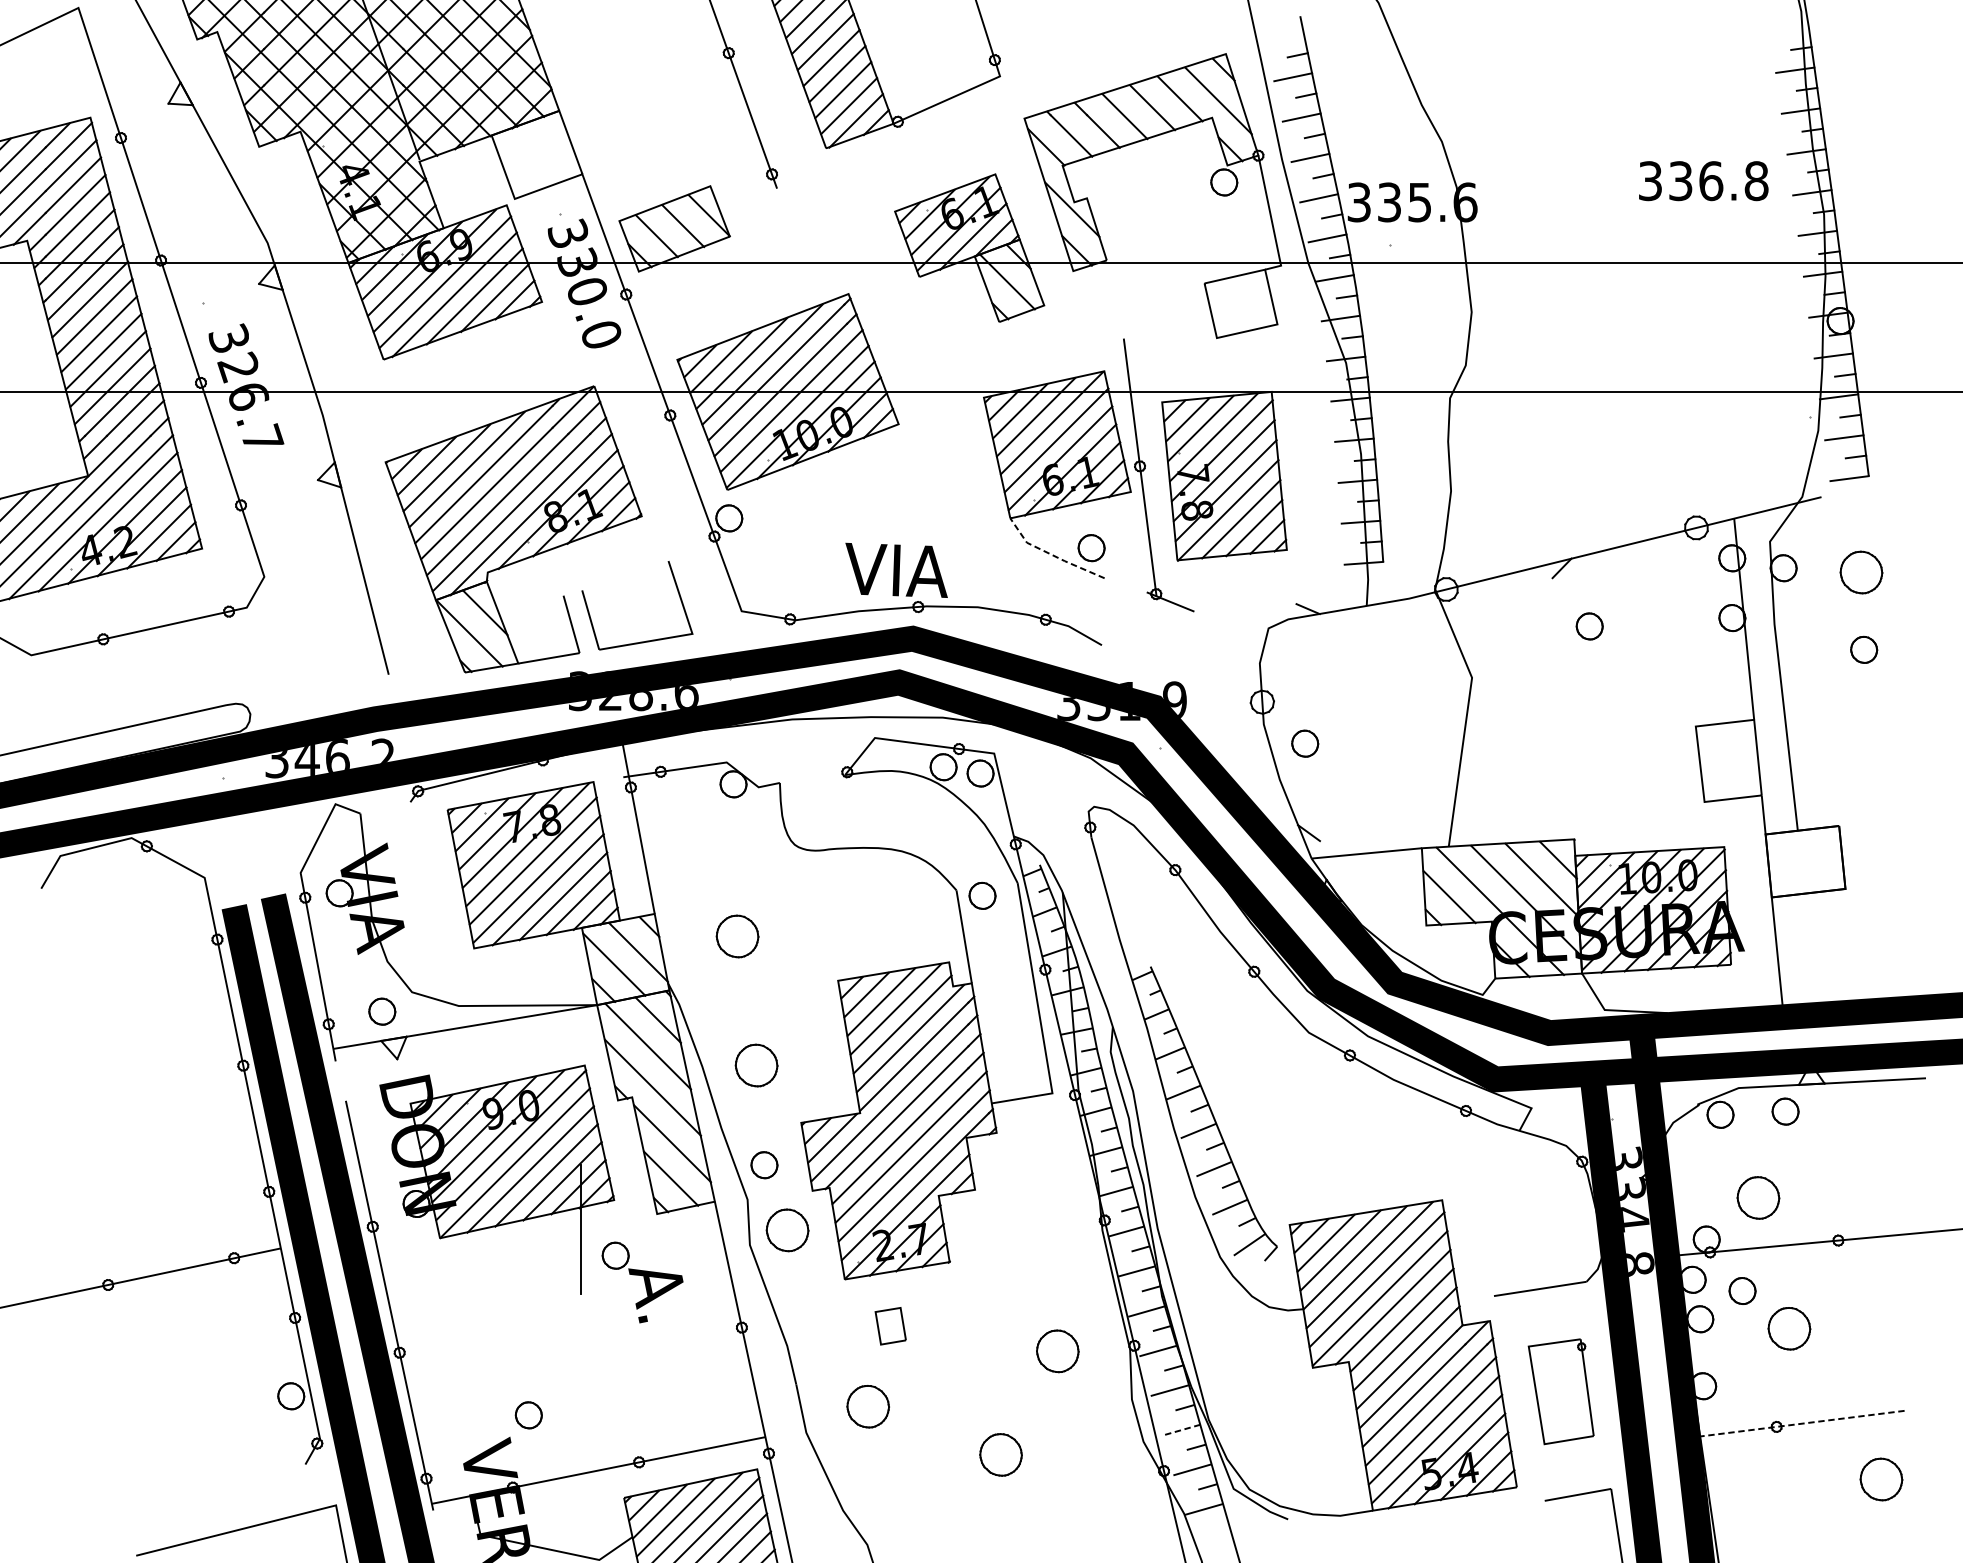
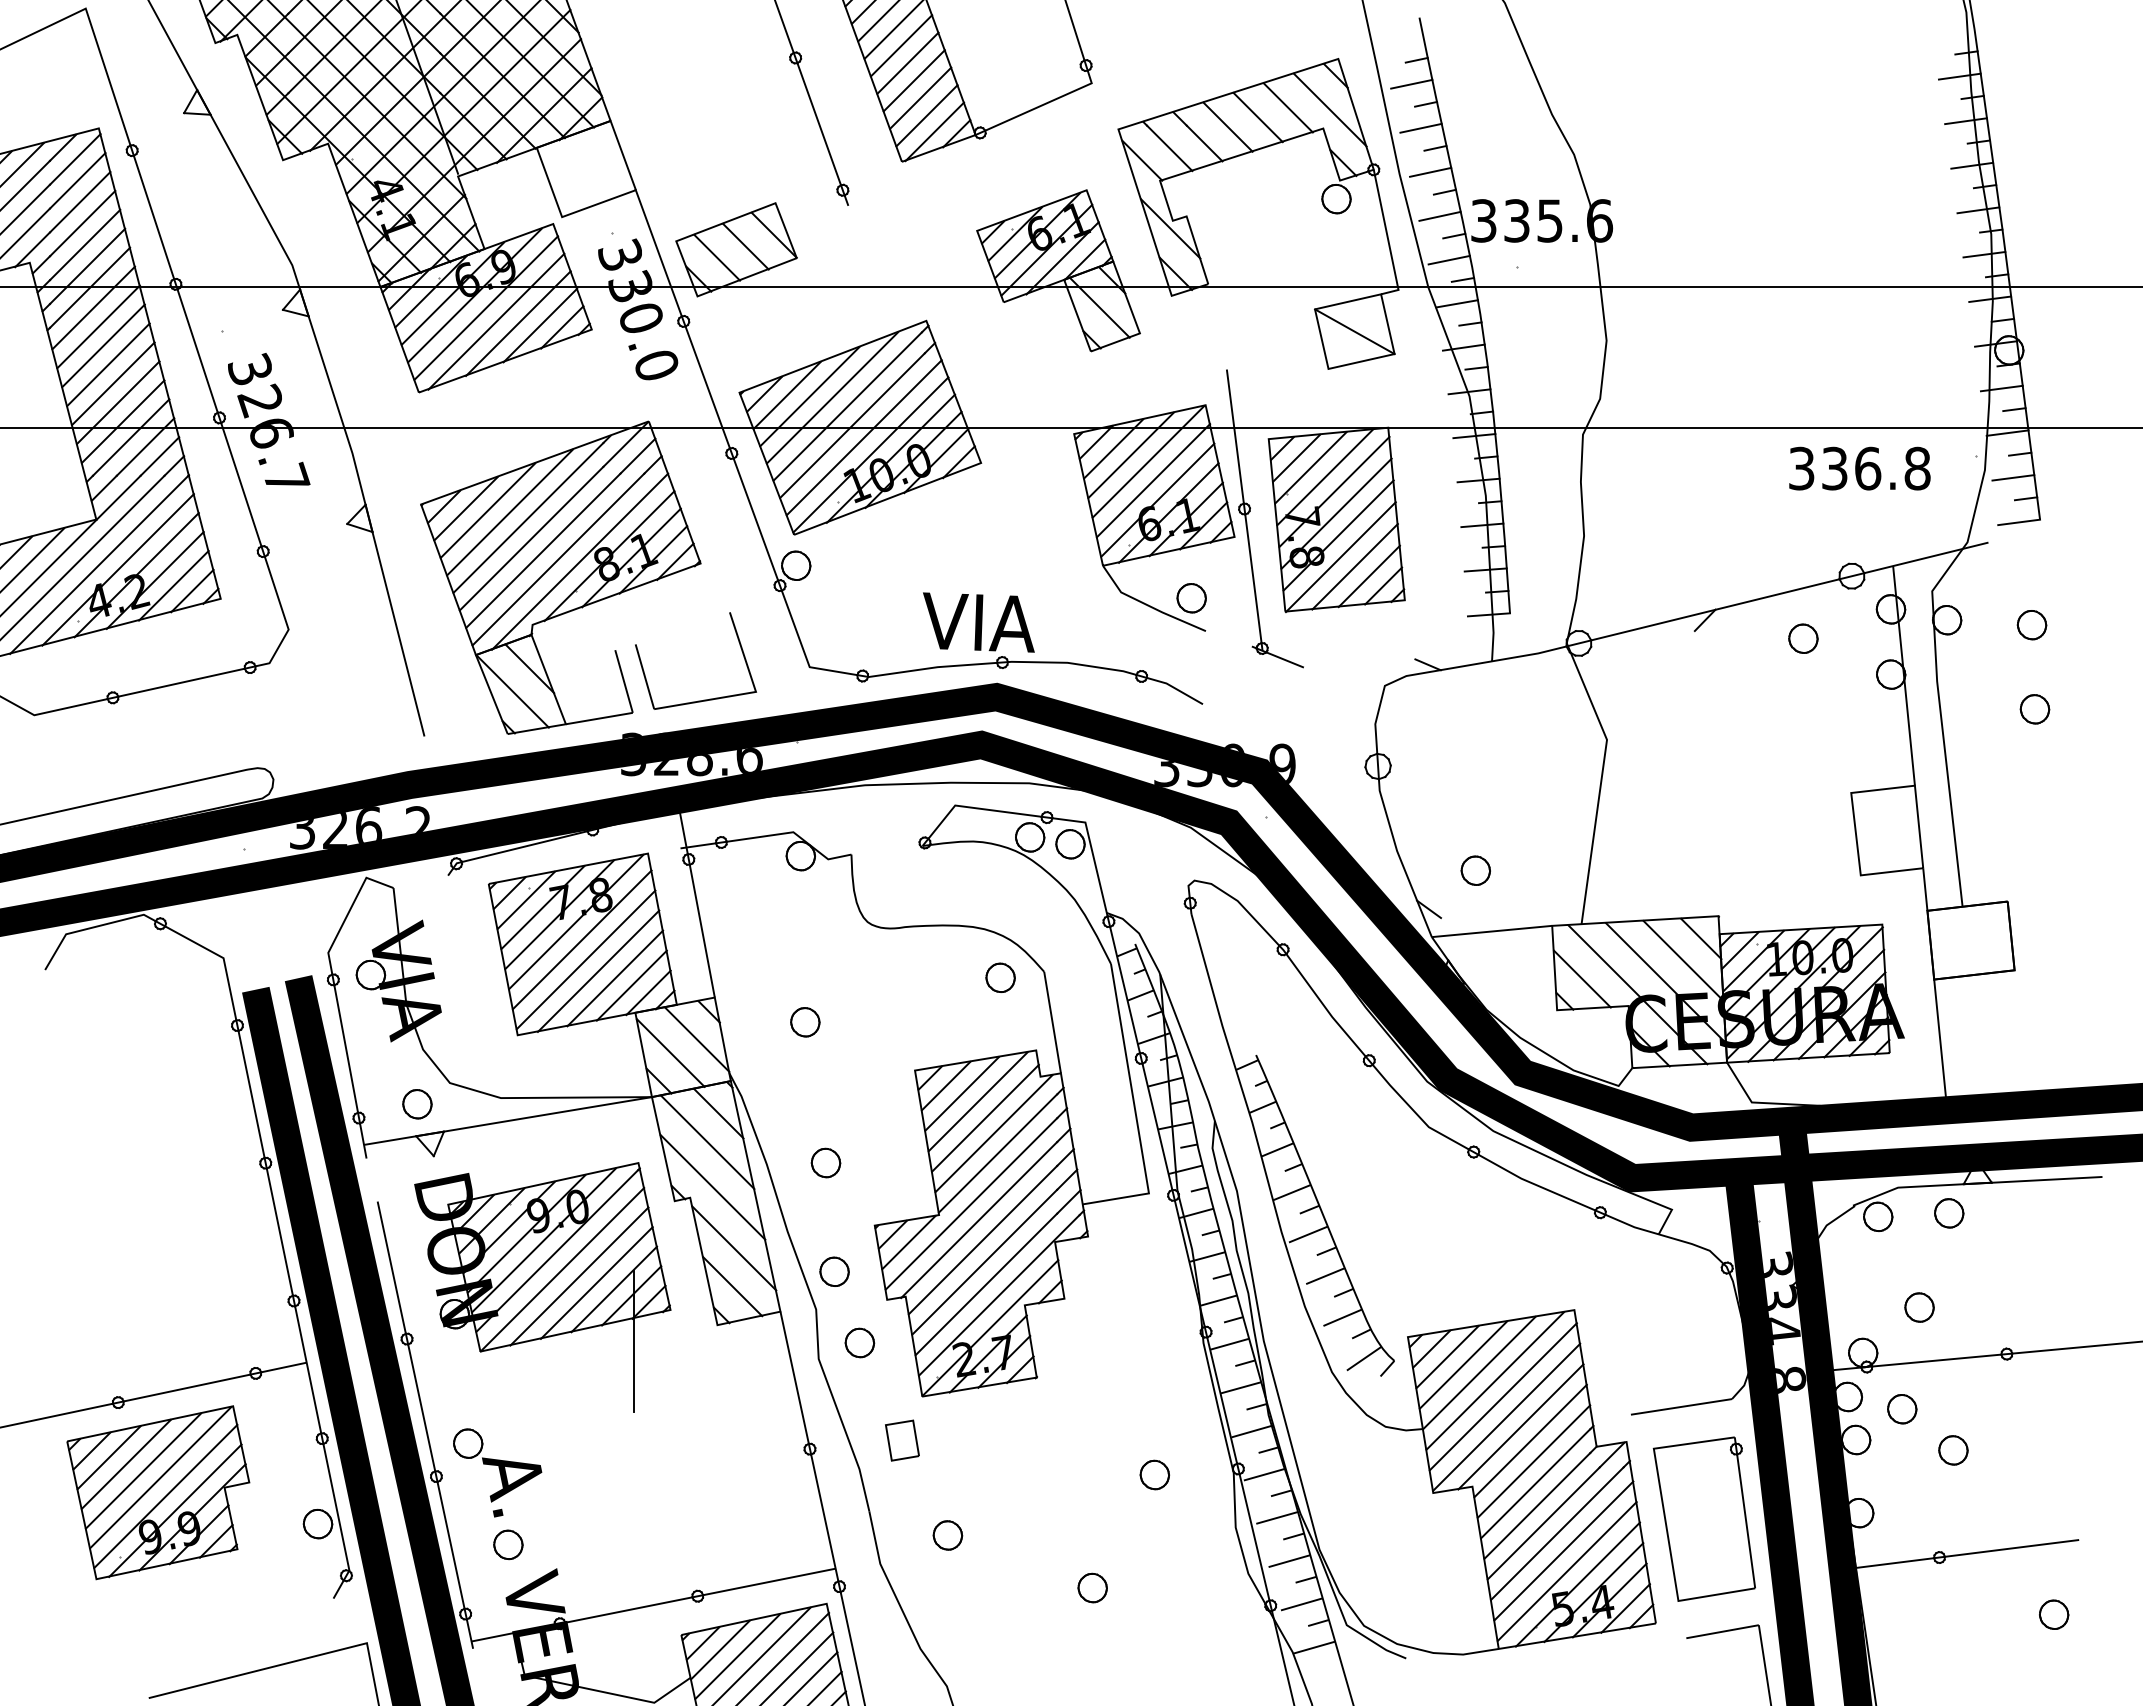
text: (1703, 180) -> (1859, 468), moved
line: (1240, 303) -> (1354, 331), added
line: (1052, 554) -> (1148, 605), dashed -> solid
part: (1860, 573) -> (2031, 625), size x0.62
part: (1589, 626) -> (1803, 638), moved
text: (1128, 701) -> (1232, 765), 331.9 -> 330.9
part: (1304, 743) -> (1475, 870), moved
text: (307, 760) -> (335, 830), 346.2 -> 326.2
part: (982, 895) -> (1000, 977), moved
part: (737, 936) -> (805, 1022), size x0.62
part: (756, 1065) -> (825, 1162), size x0.62
part: (1758, 1197) -> (1919, 1307), size x0.62
part: (787, 1229) -> (859, 1342), size x0.62
part: (642, 1282) -> (497, 1472), moved
part: (890, 1326) -> (902, 1440), moved
part: (1789, 1328) -> (1953, 1450), size x0.62
part: (1057, 1350) -> (1154, 1474), size x0.62
part: (145, 1367) -> (158, 1492), added
part: (1560, 1391) -> (1703, 1518), size x1.43
part: (867, 1406) -> (947, 1535), size x0.62
part: (528, 1414) -> (508, 1544), moved
line: (1802, 1424) -> (1967, 1554), dashed -> solid
line: (1181, 1430) -> (1289, 1561), dashed -> solid
part: (1000, 1454) -> (1092, 1587), size x0.62
part: (1882, 1479) -> (2054, 1614), size x0.62

